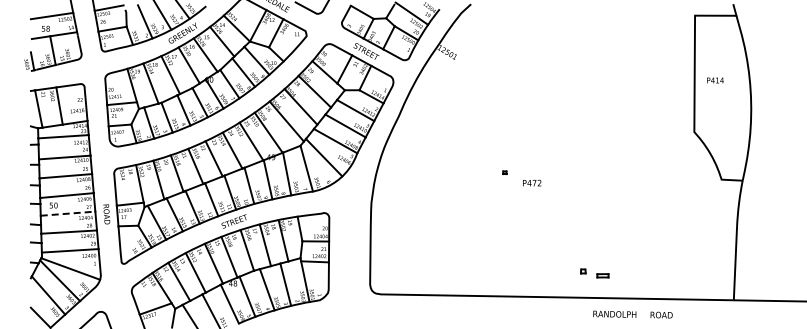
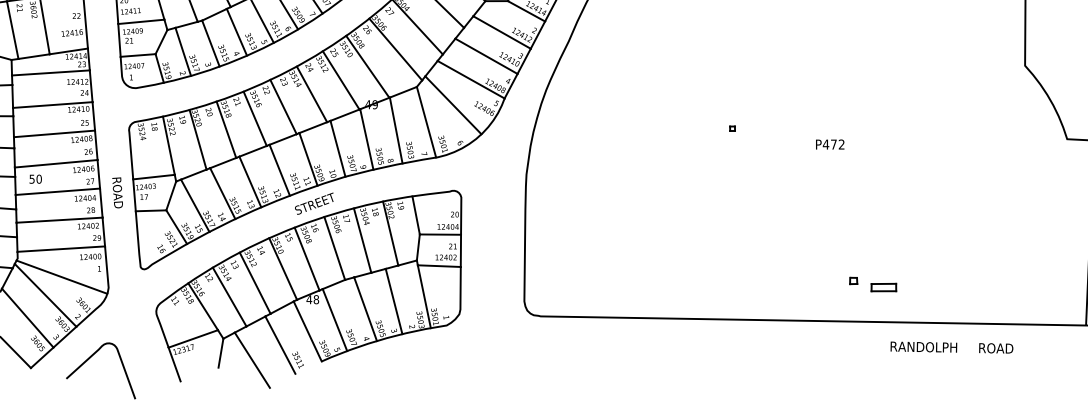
text: (532, 182) -> (830, 143), moved
line: (68, 213) -> (58, 191), dashed -> solid
part: (602, 275) -> (883, 287), size x1.43
text: (632, 314) -> (951, 347), moved

